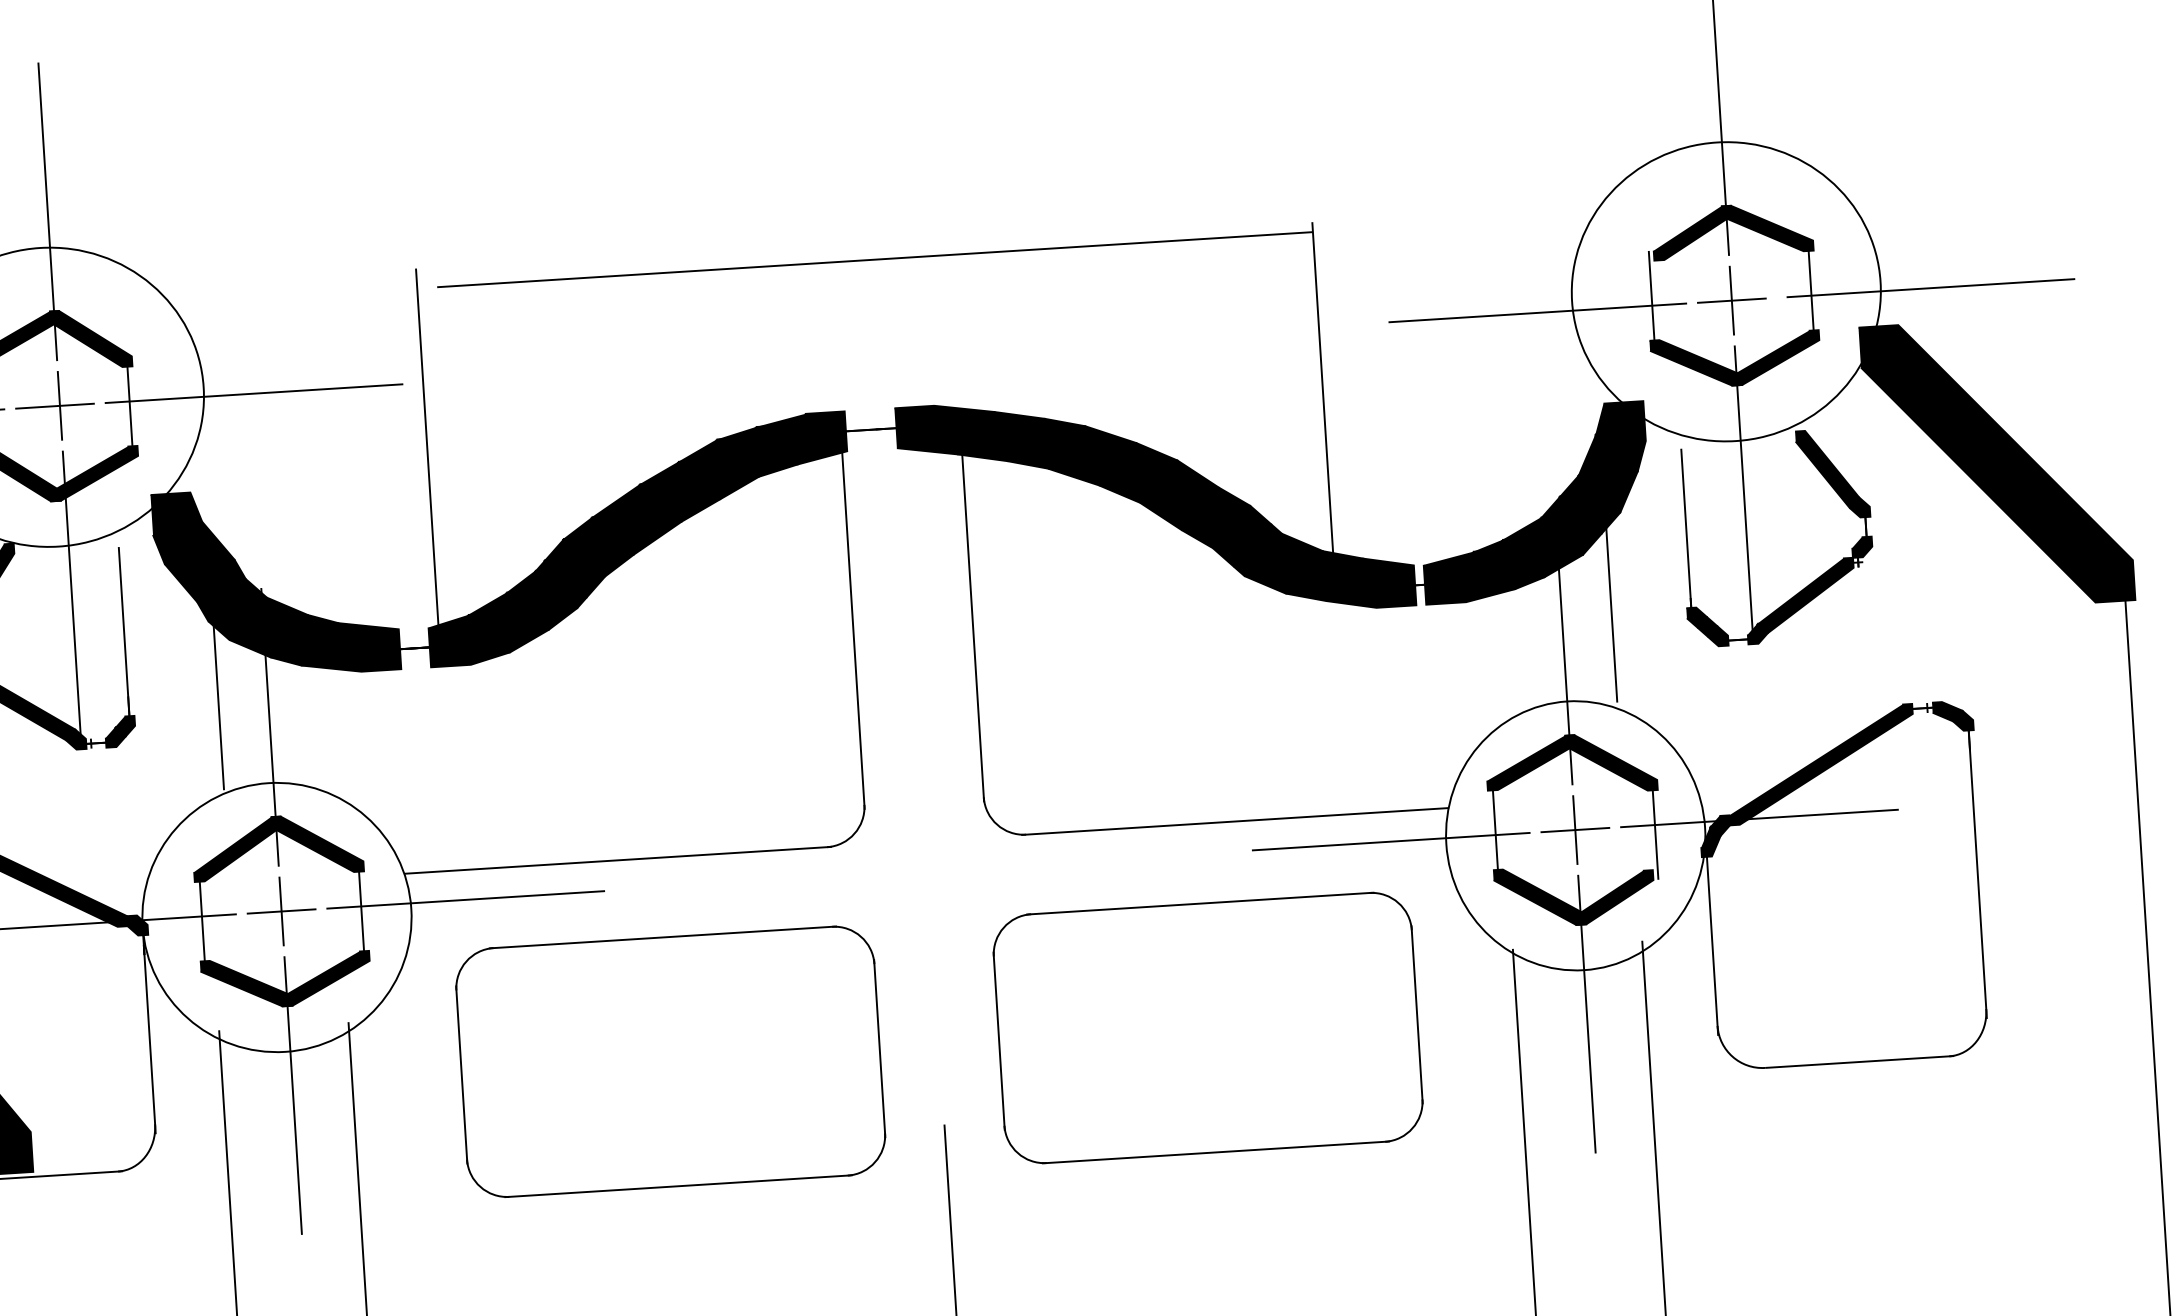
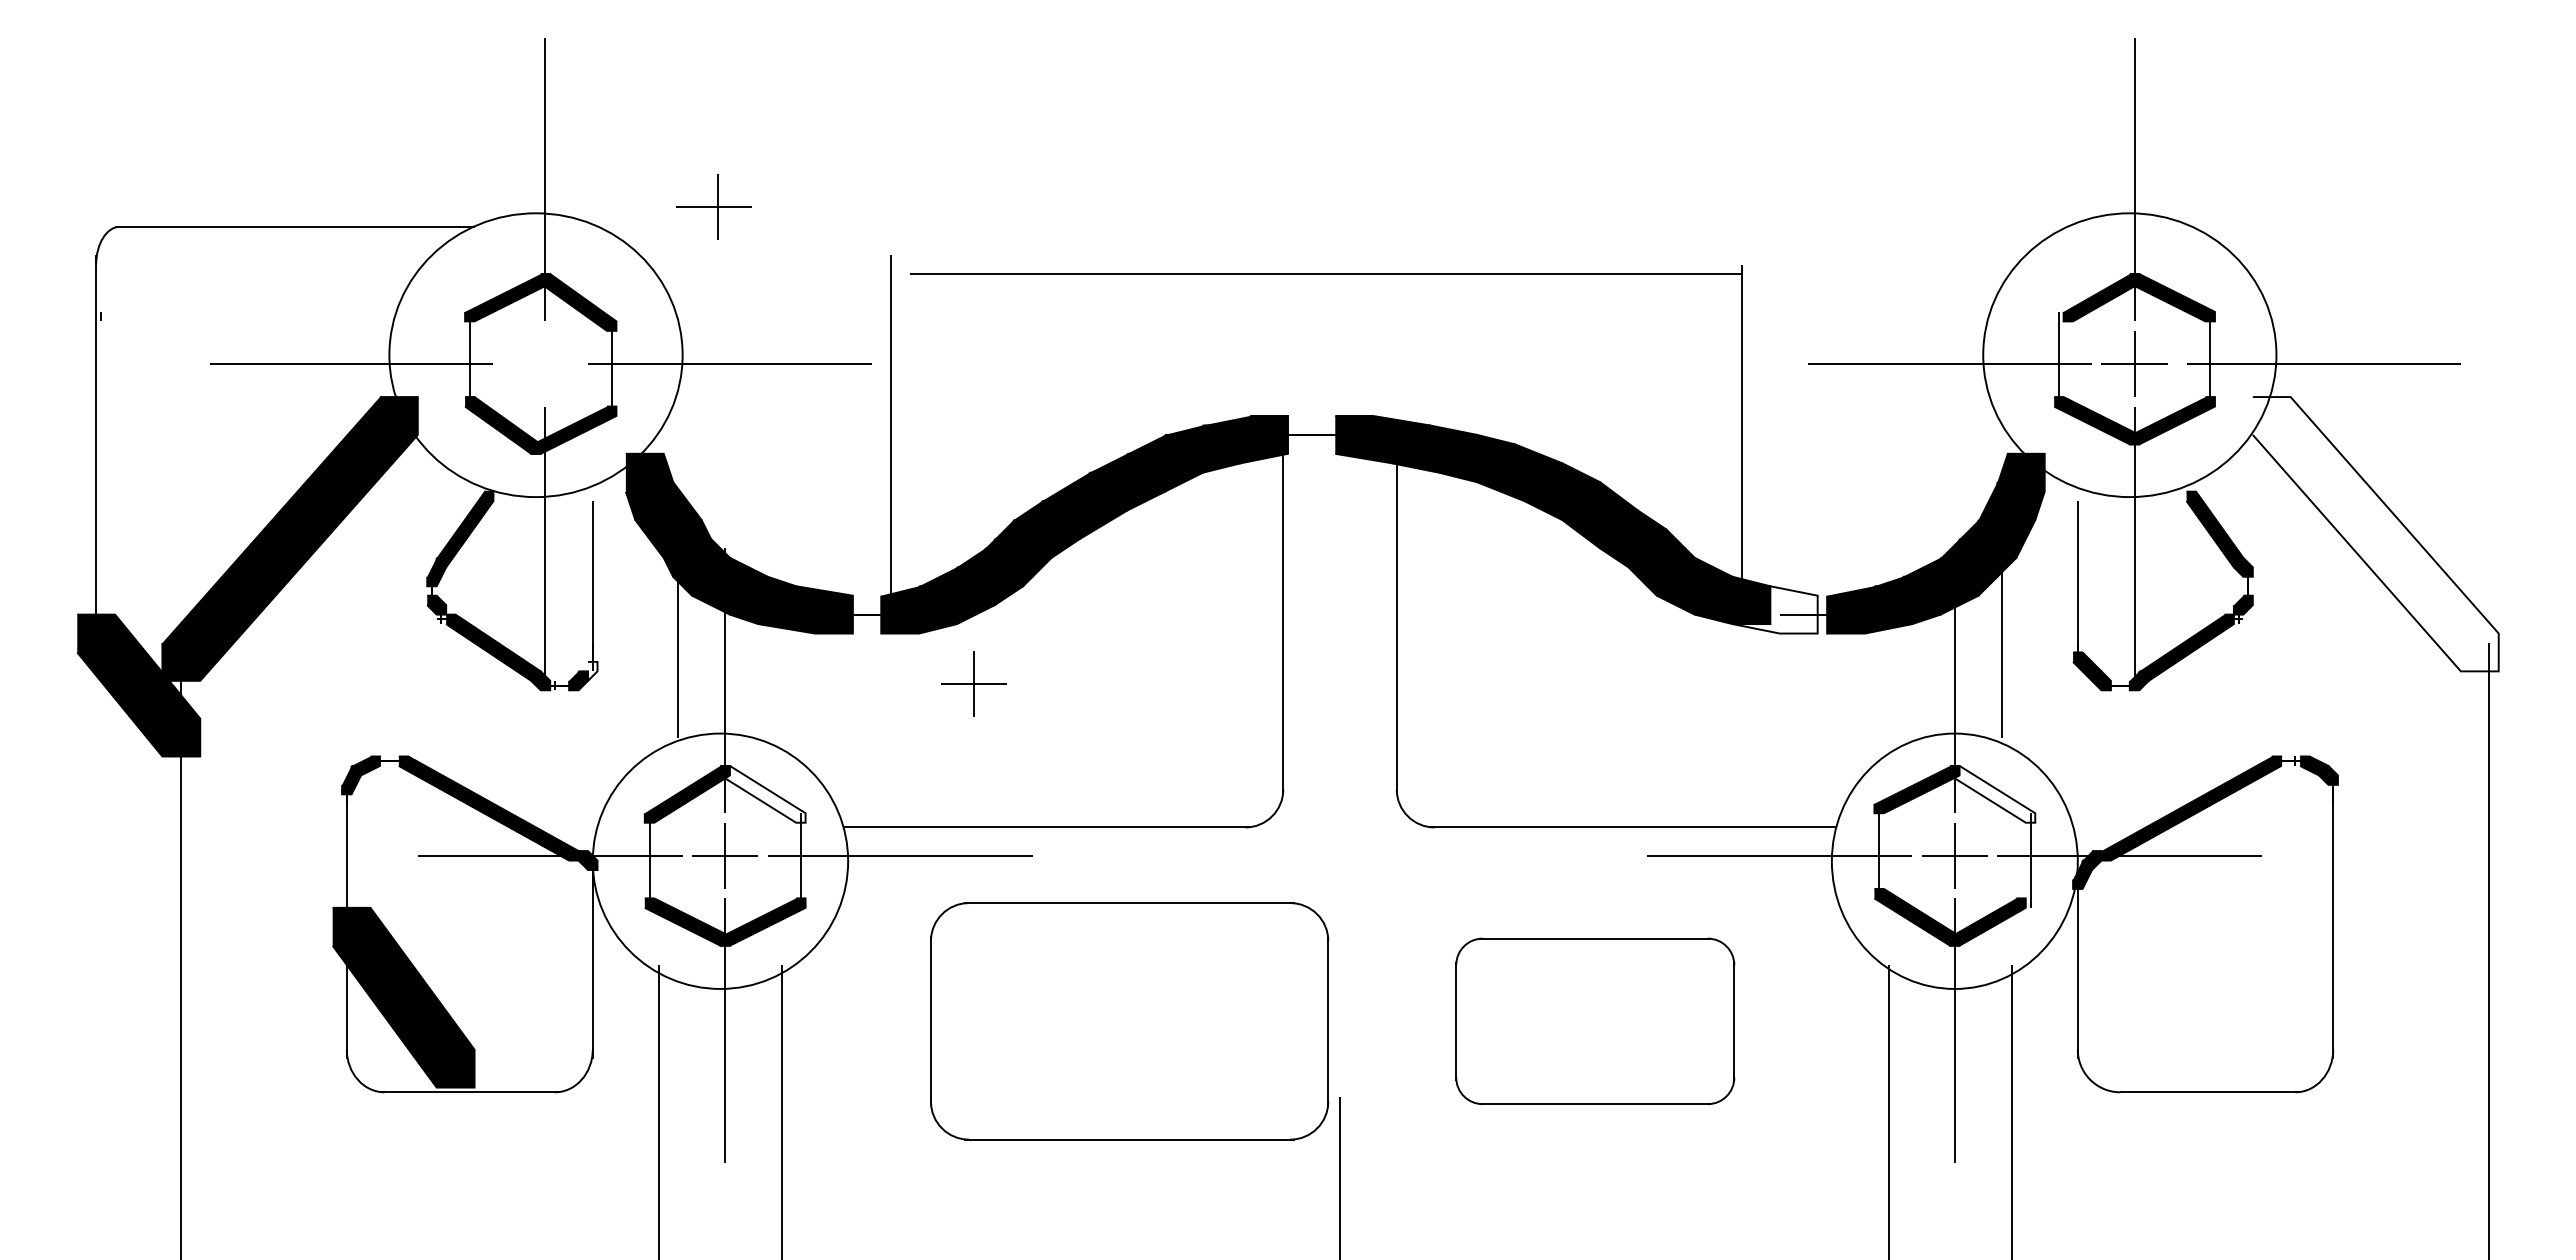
part: (54, 405) -> (713, 206), moved
fill: (1996, 464) -> (2375, 534), removed
fill: (1369, 582) -> (1774, 609), removed
part: (531, 713) -> (973, 683), added
fill: (124, 725) -> (587, 670), removed
fill: (1610, 762) -> (1992, 793), removed
fill: (316, 843) -> (762, 793), removed
part: (1207, 1028) -> (1594, 1021), size x0.7
part: (670, 1062) -> (1129, 1021), moved

